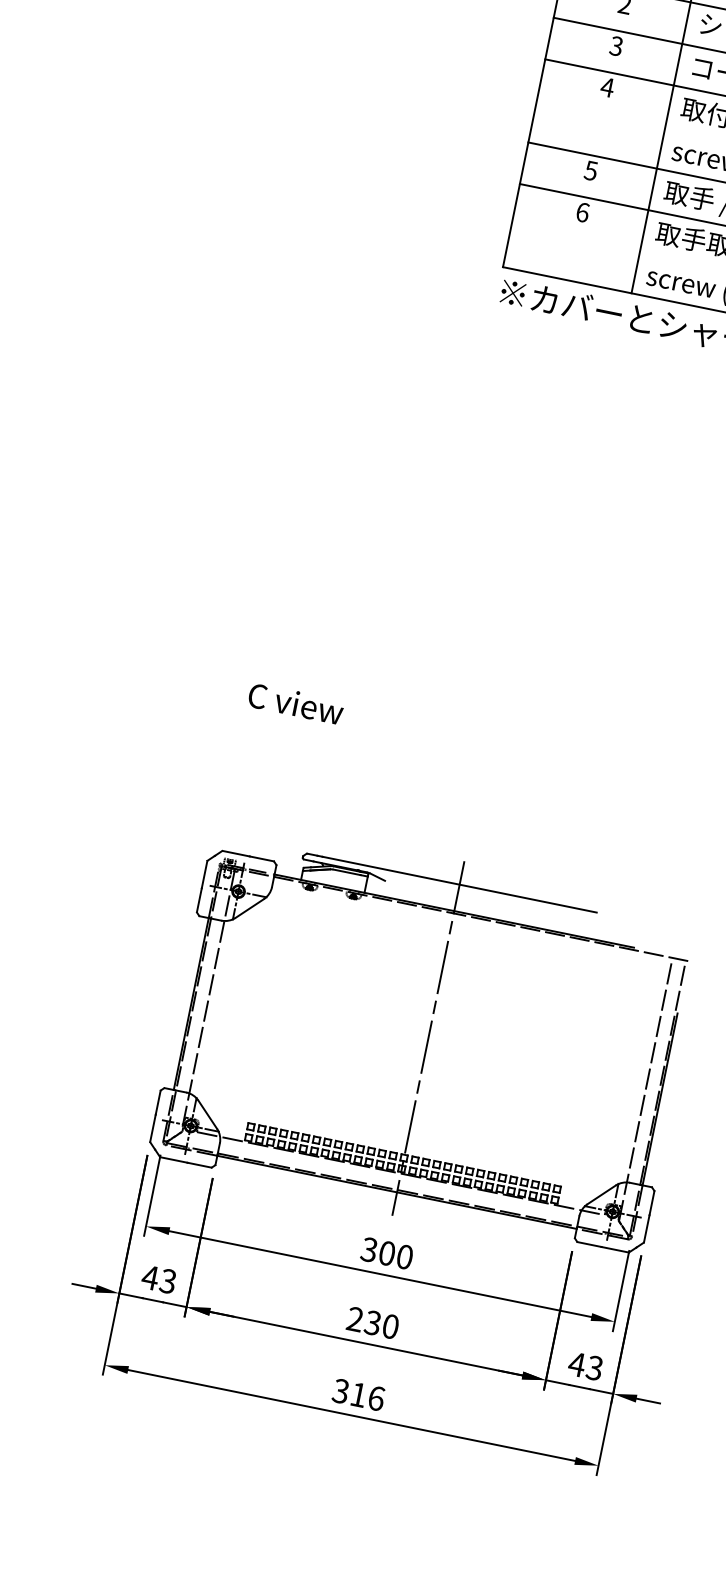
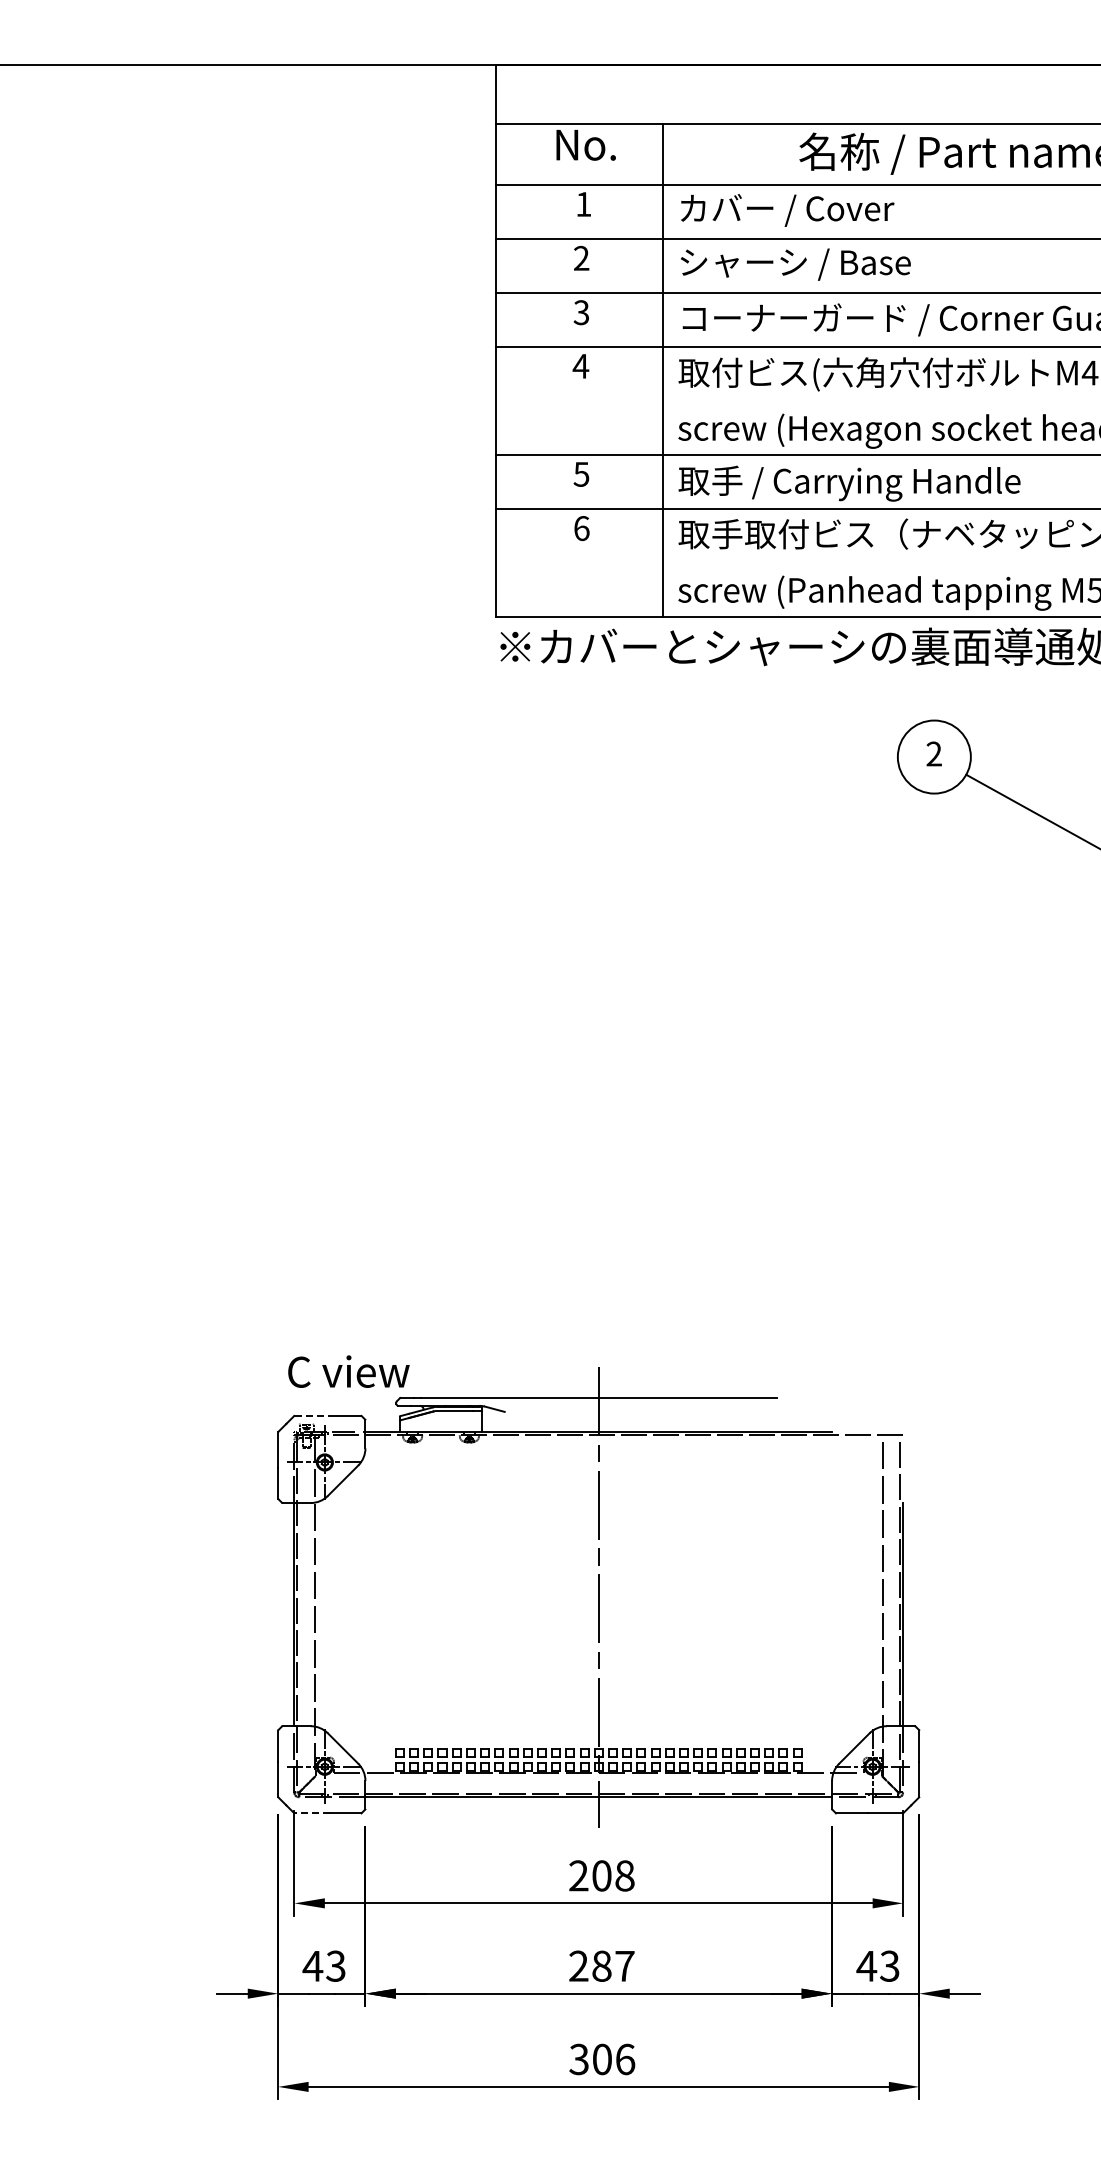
text: (295, 703) -> (348, 1371), moved
line: (236, 853) -> (312, 1415), solid -> dashed
line: (174, 1160) -> (312, 1813), solid -> dashed
text: (386, 1253) -> (601, 1875), 300 -> 208
text: (382, 1324) -> (613, 1965), 230 -> 287
text: (358, 1394) -> (602, 2059), 316 -> 306

